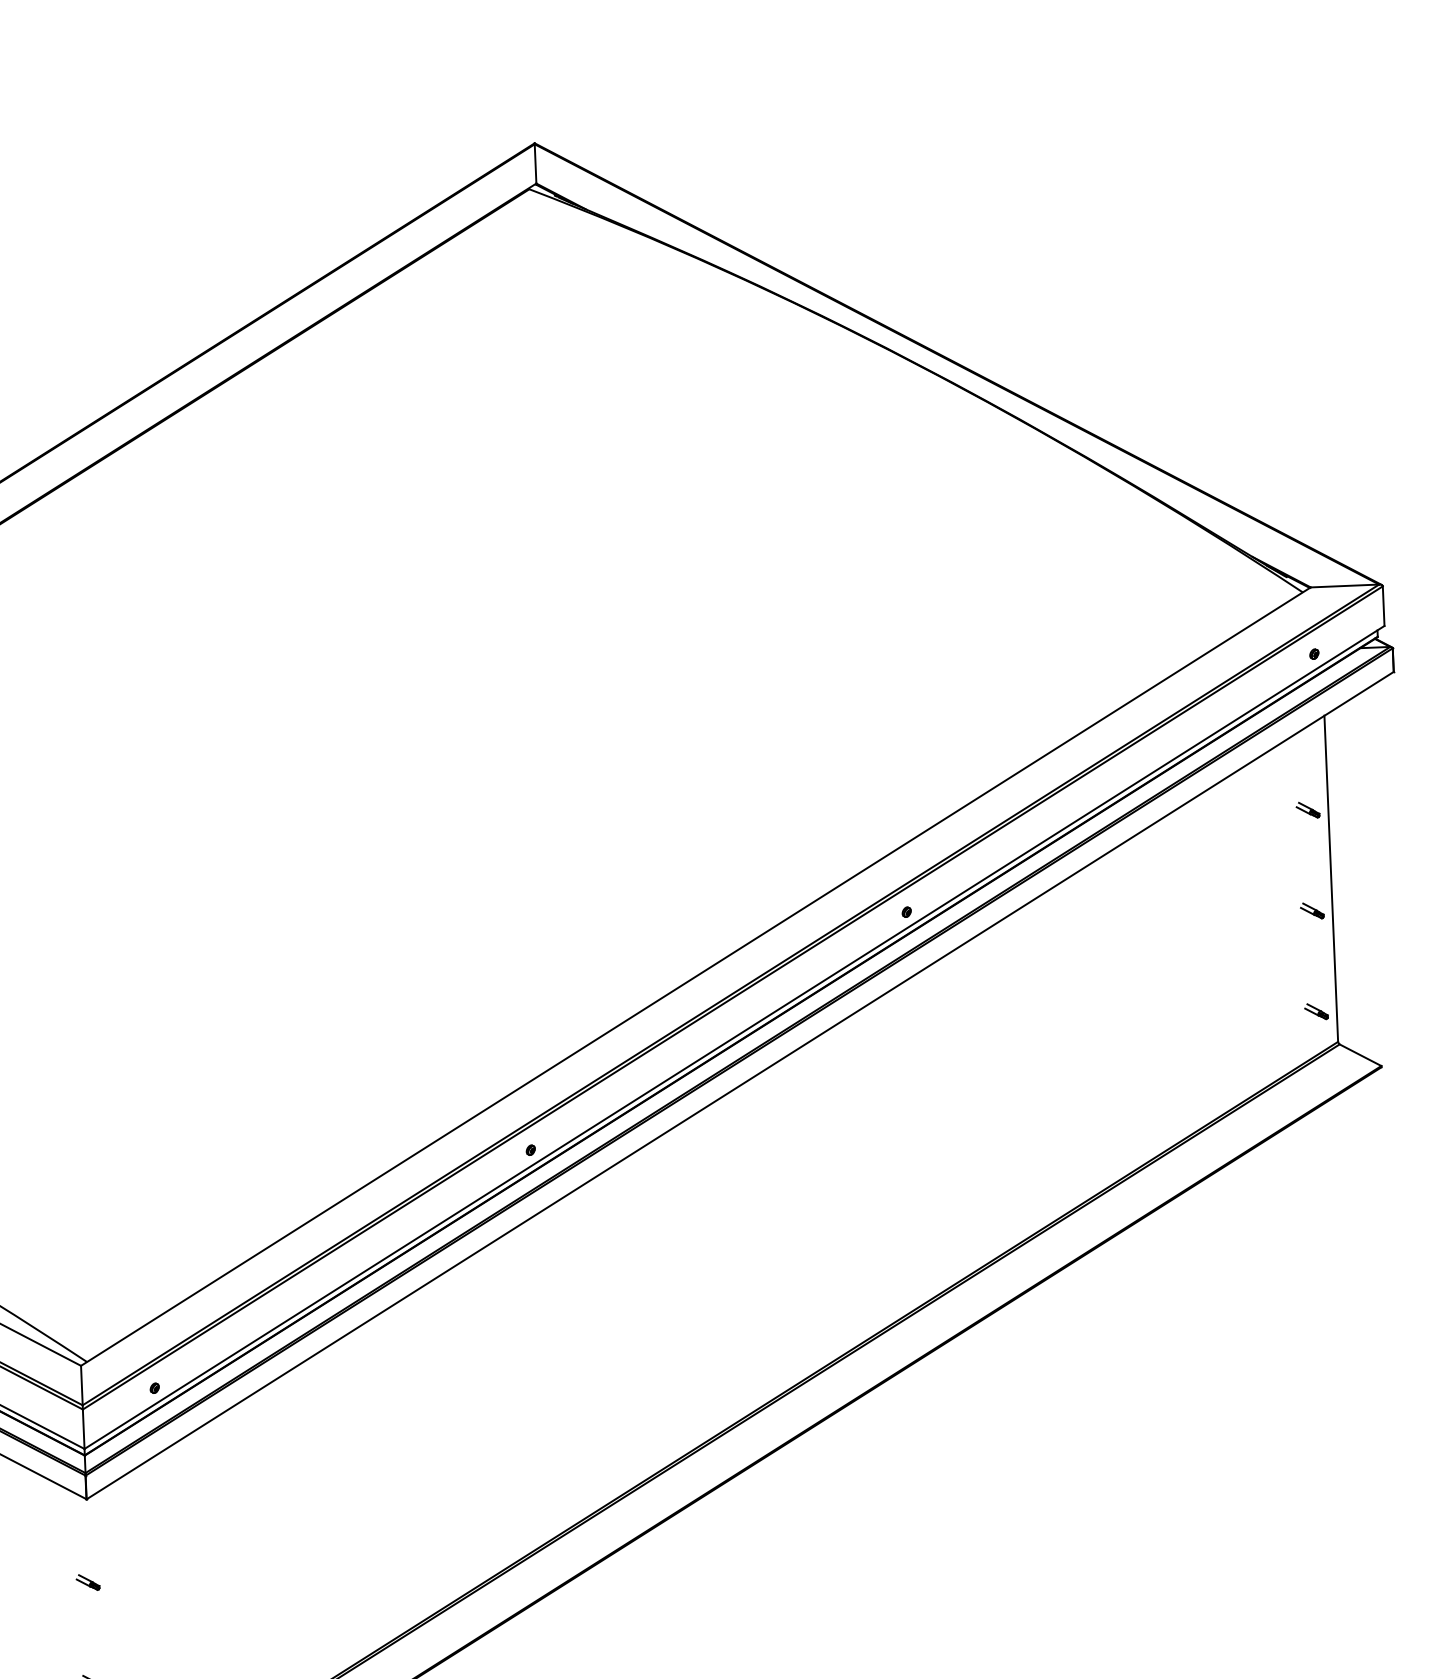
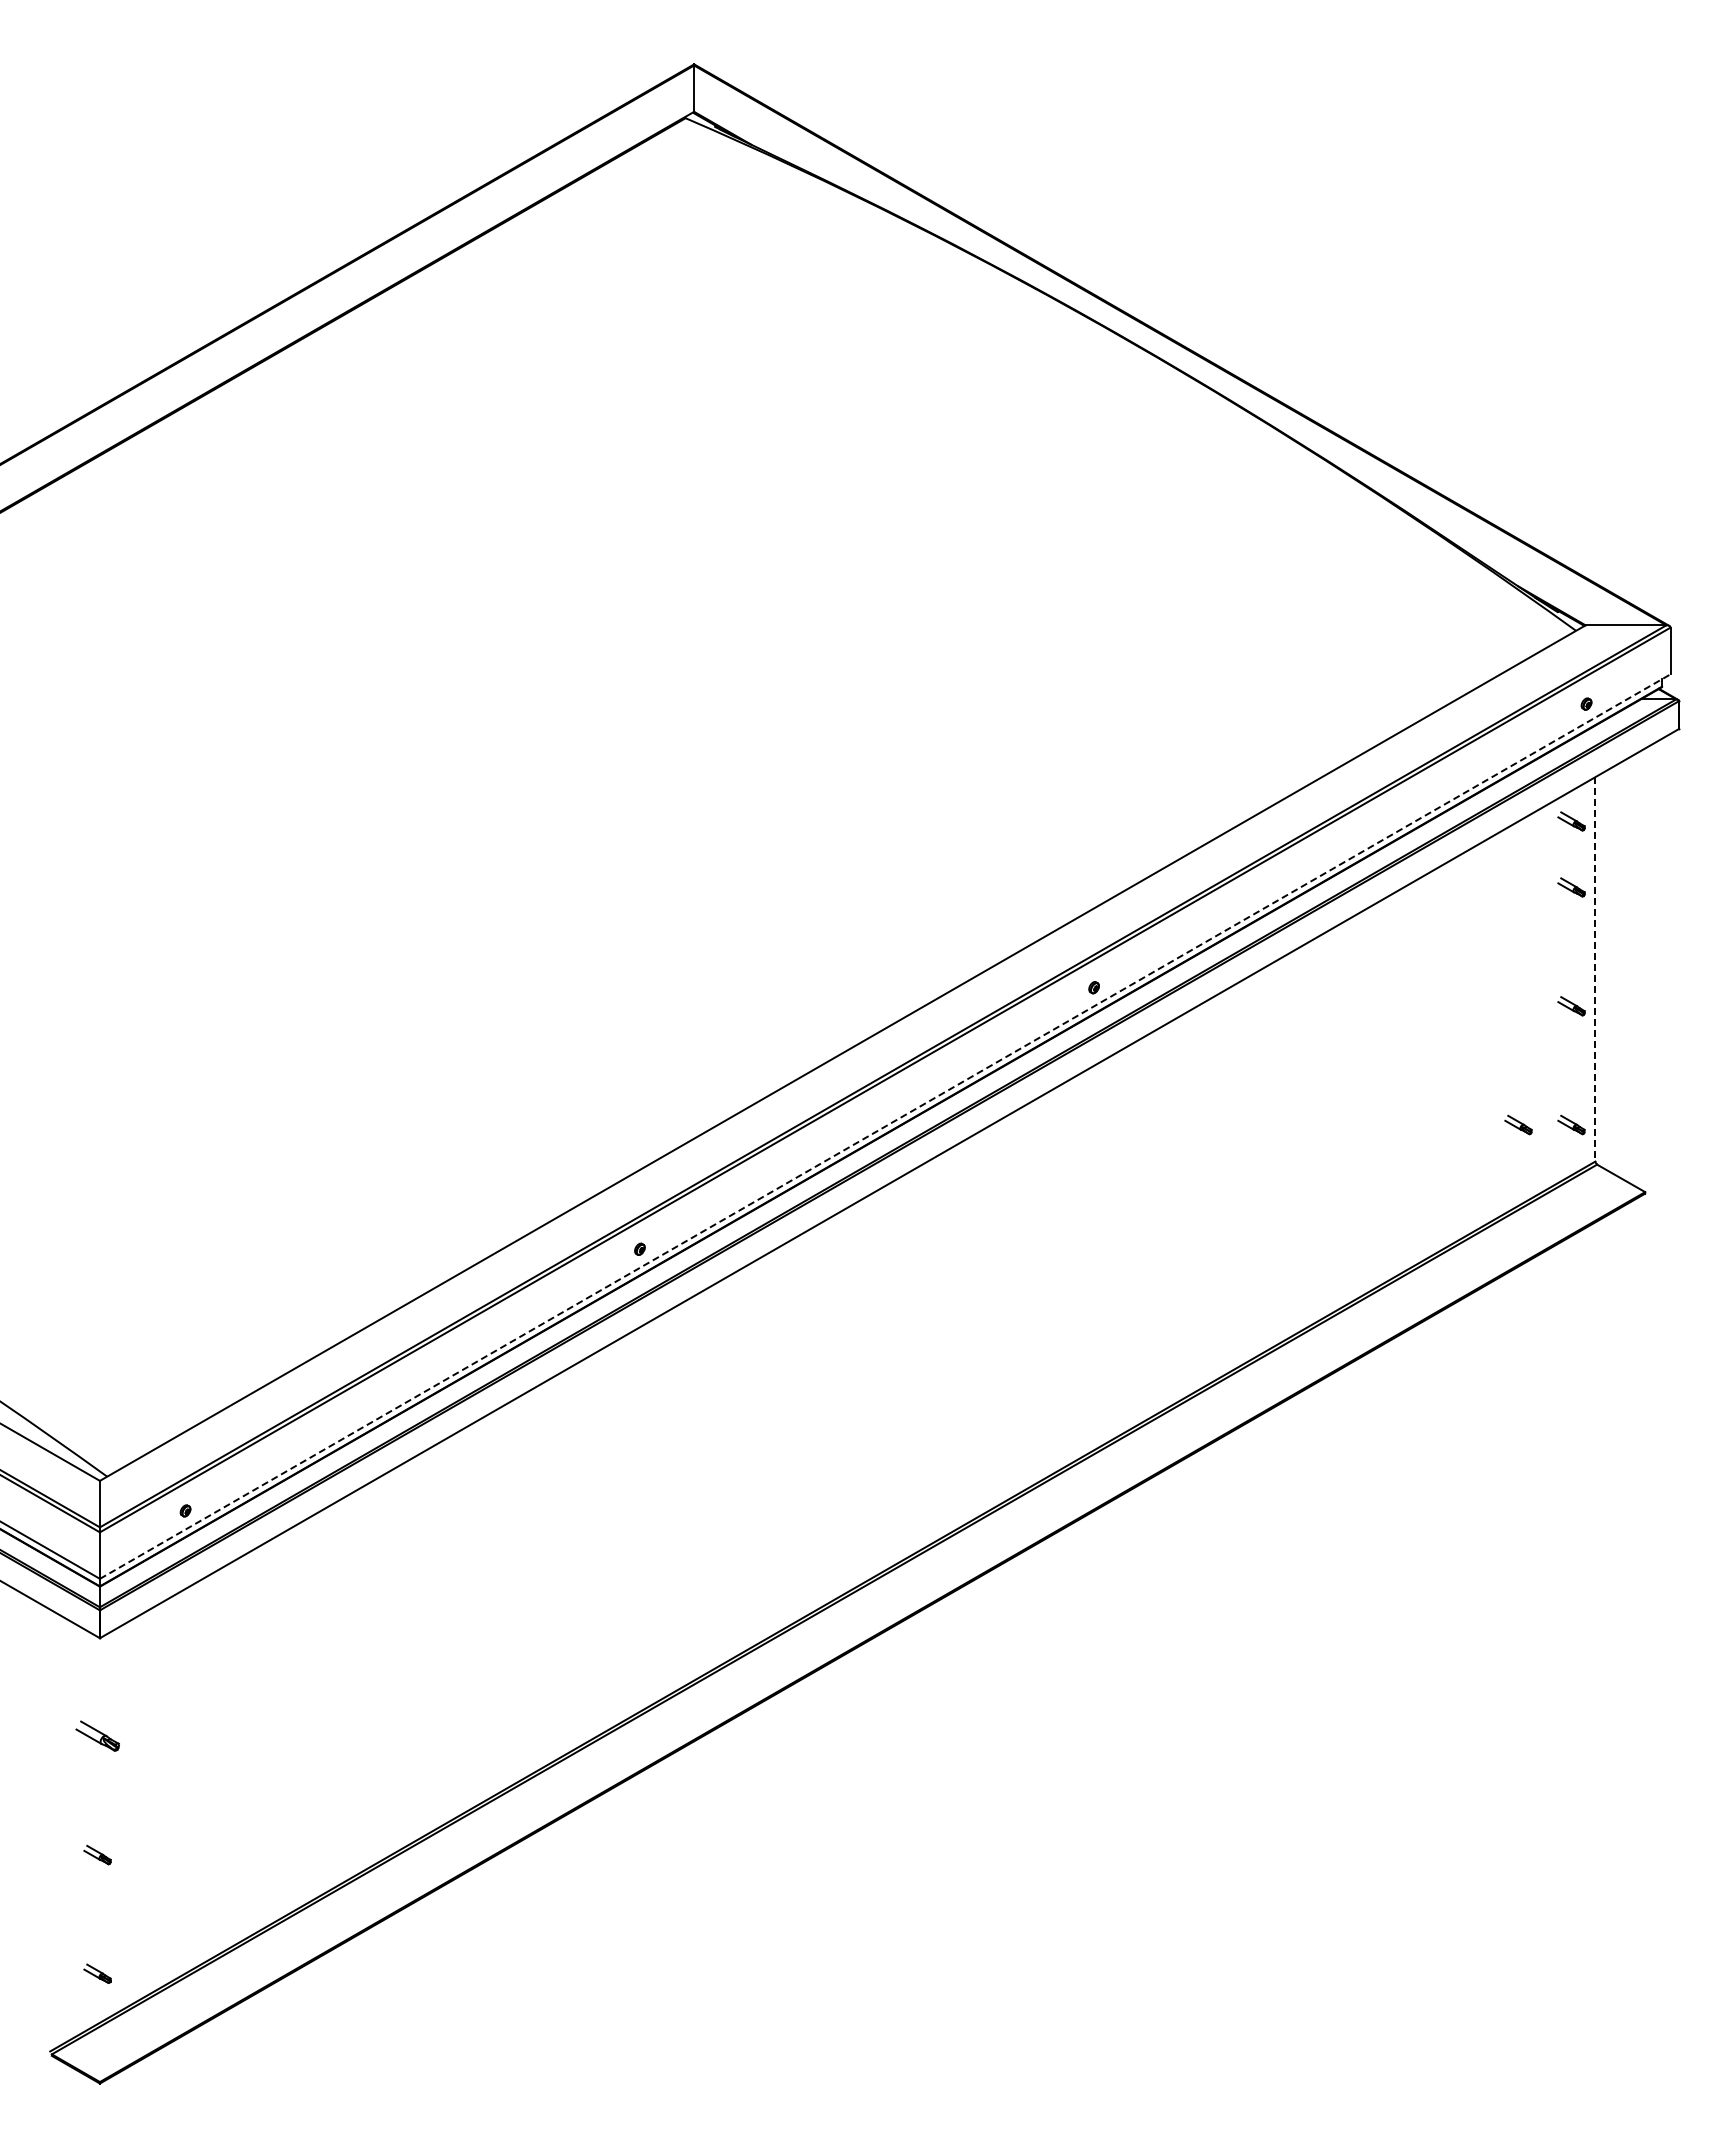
part: (1305, 754) -> (1571, 821), added
line: (1331, 878) -> (1595, 969), solid -> dashed
part: (1271, 1013) -> (1518, 1124), added
line: (734, 1037) -> (885, 1126), solid -> dashed
part: (88, 1582) -> (97, 1736), size x1.6

